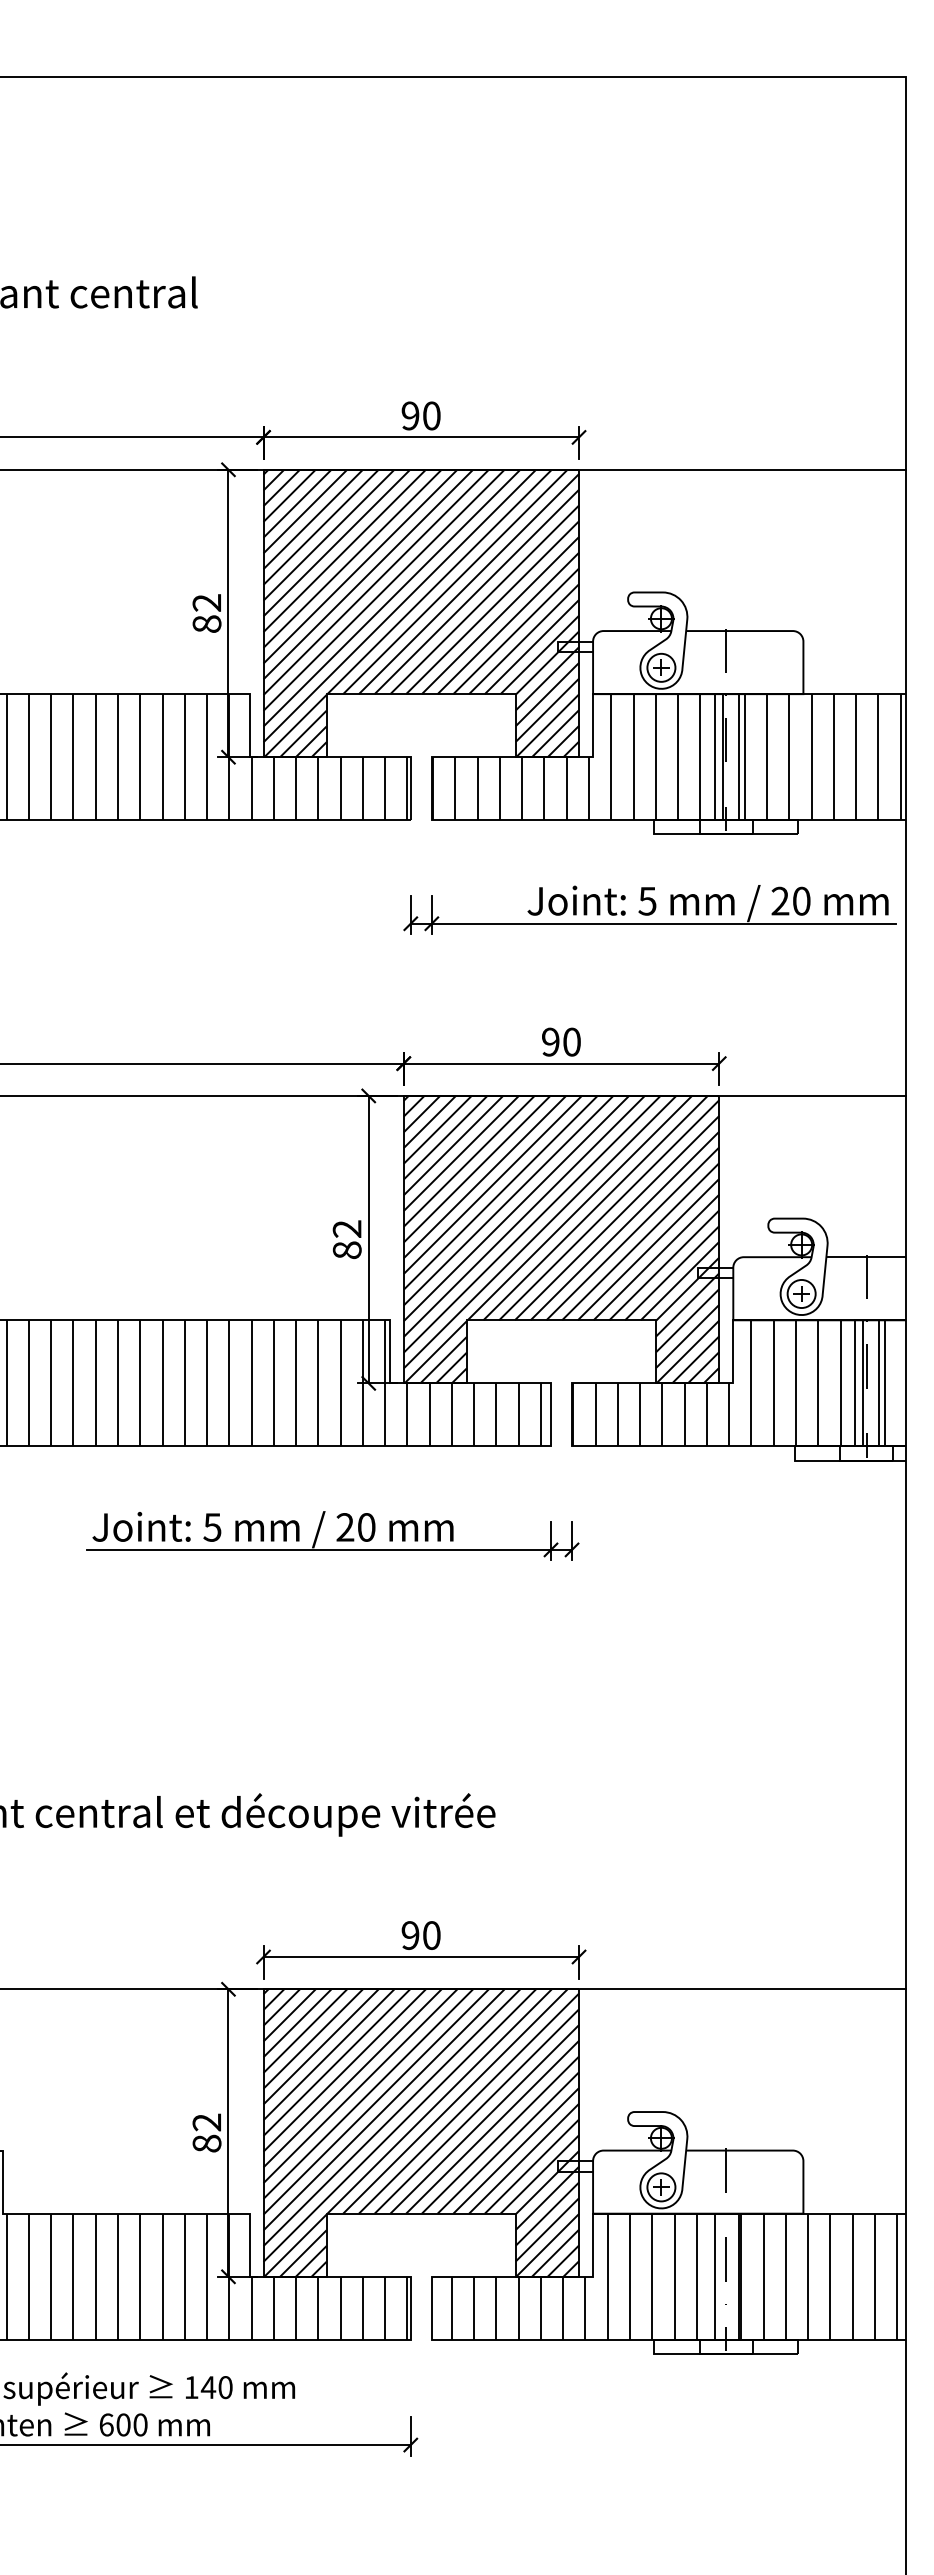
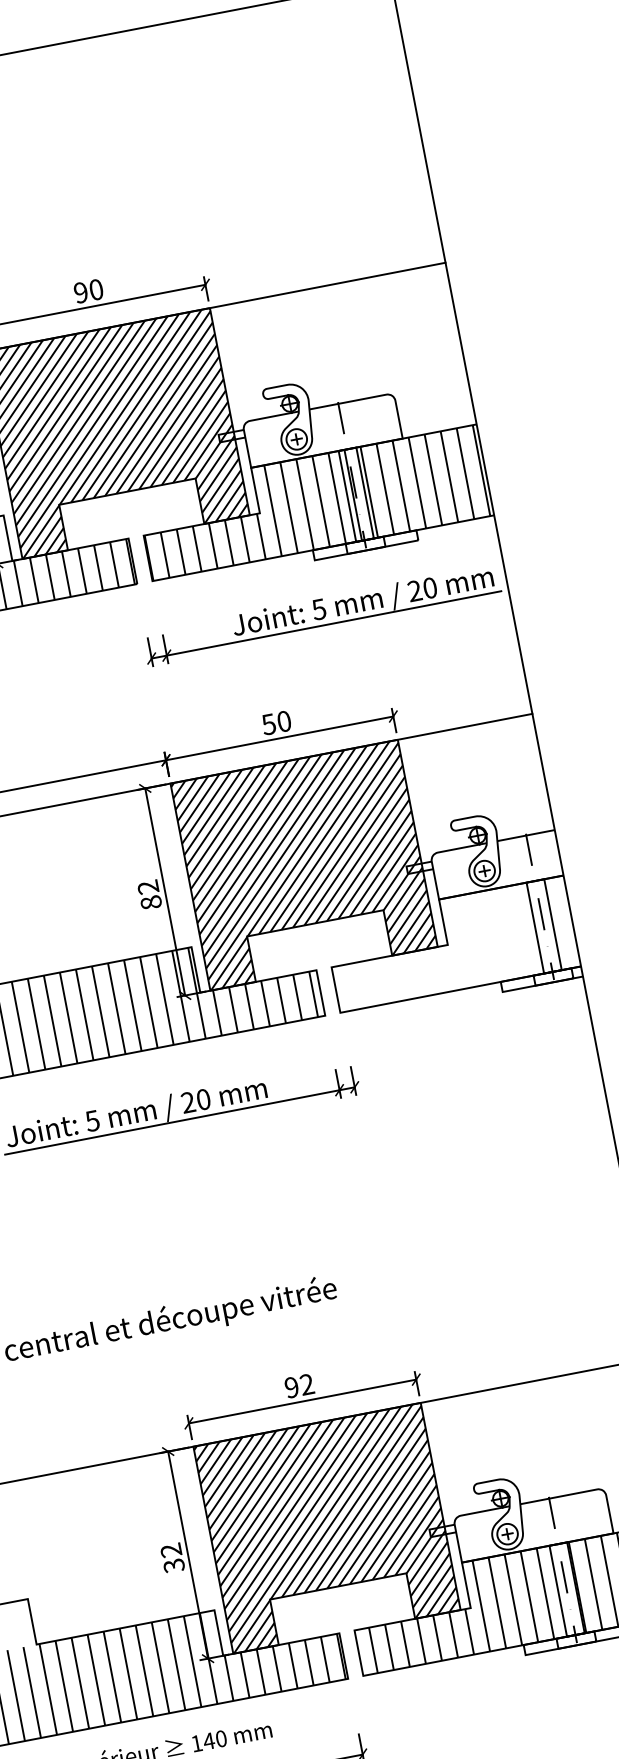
text: (550, 1041) -> (268, 724), 90 -> 50
hatch: (729, 1383) -> (445, 945), removed
text: (431, 1935) -> (306, 1384), 90 -> 92
text: (206, 2143) -> (173, 1565), 82 -> 32

